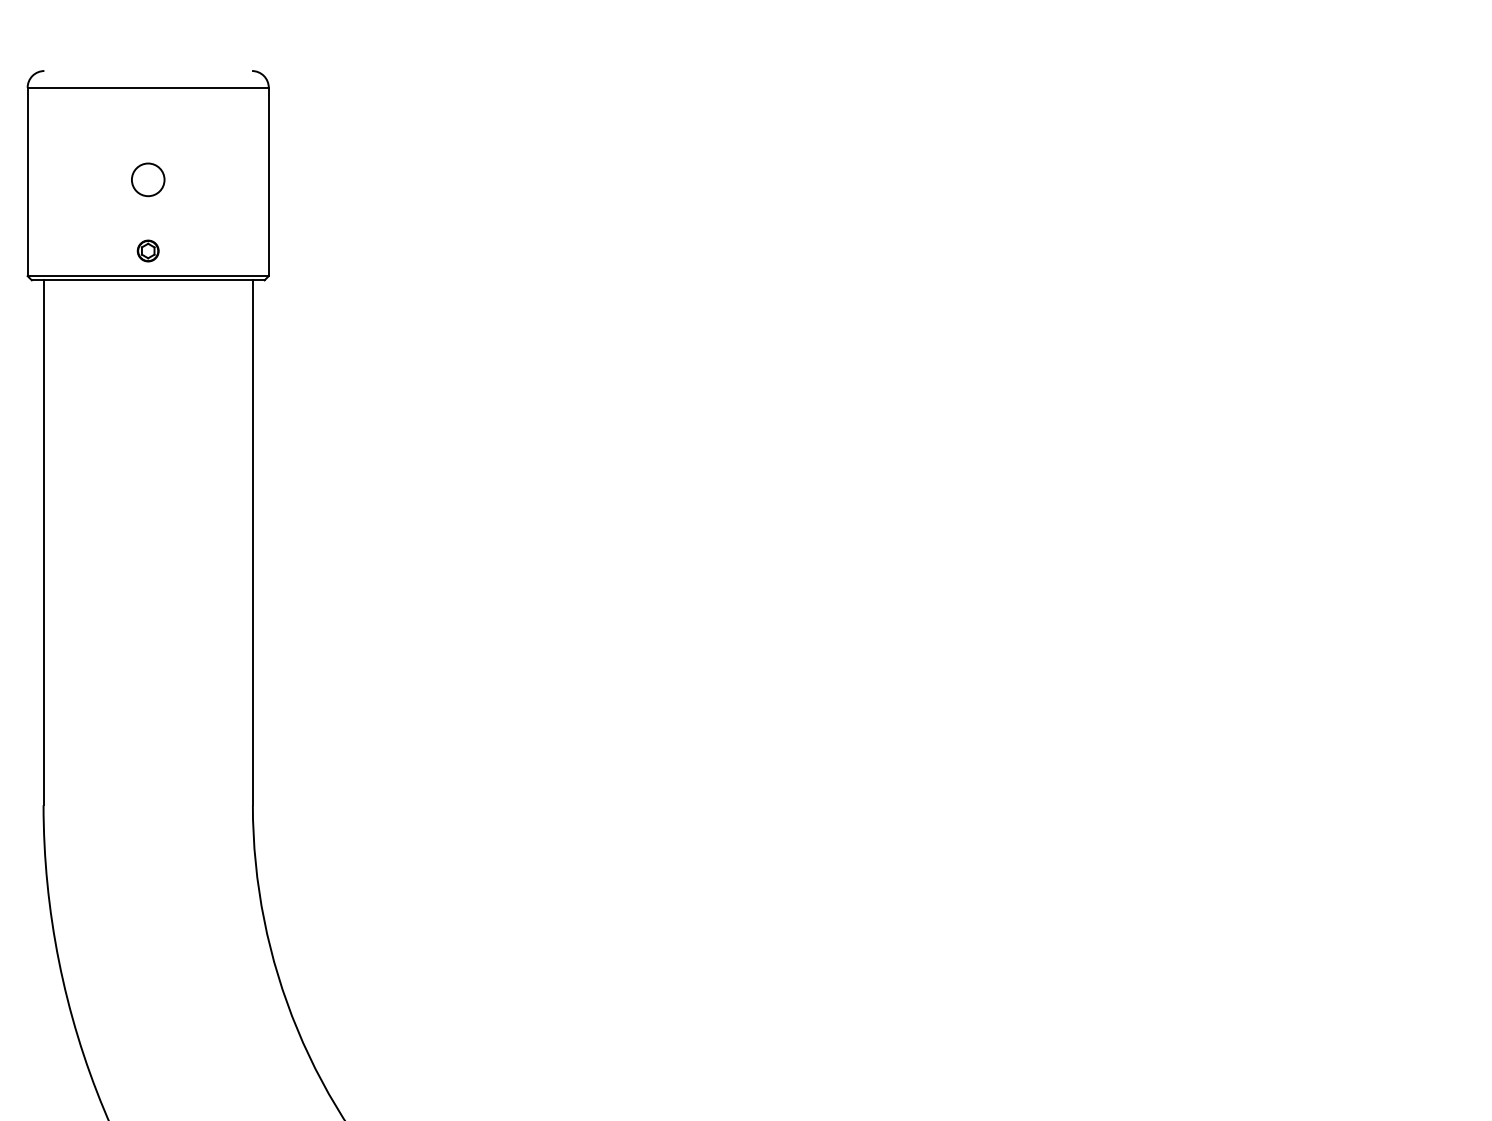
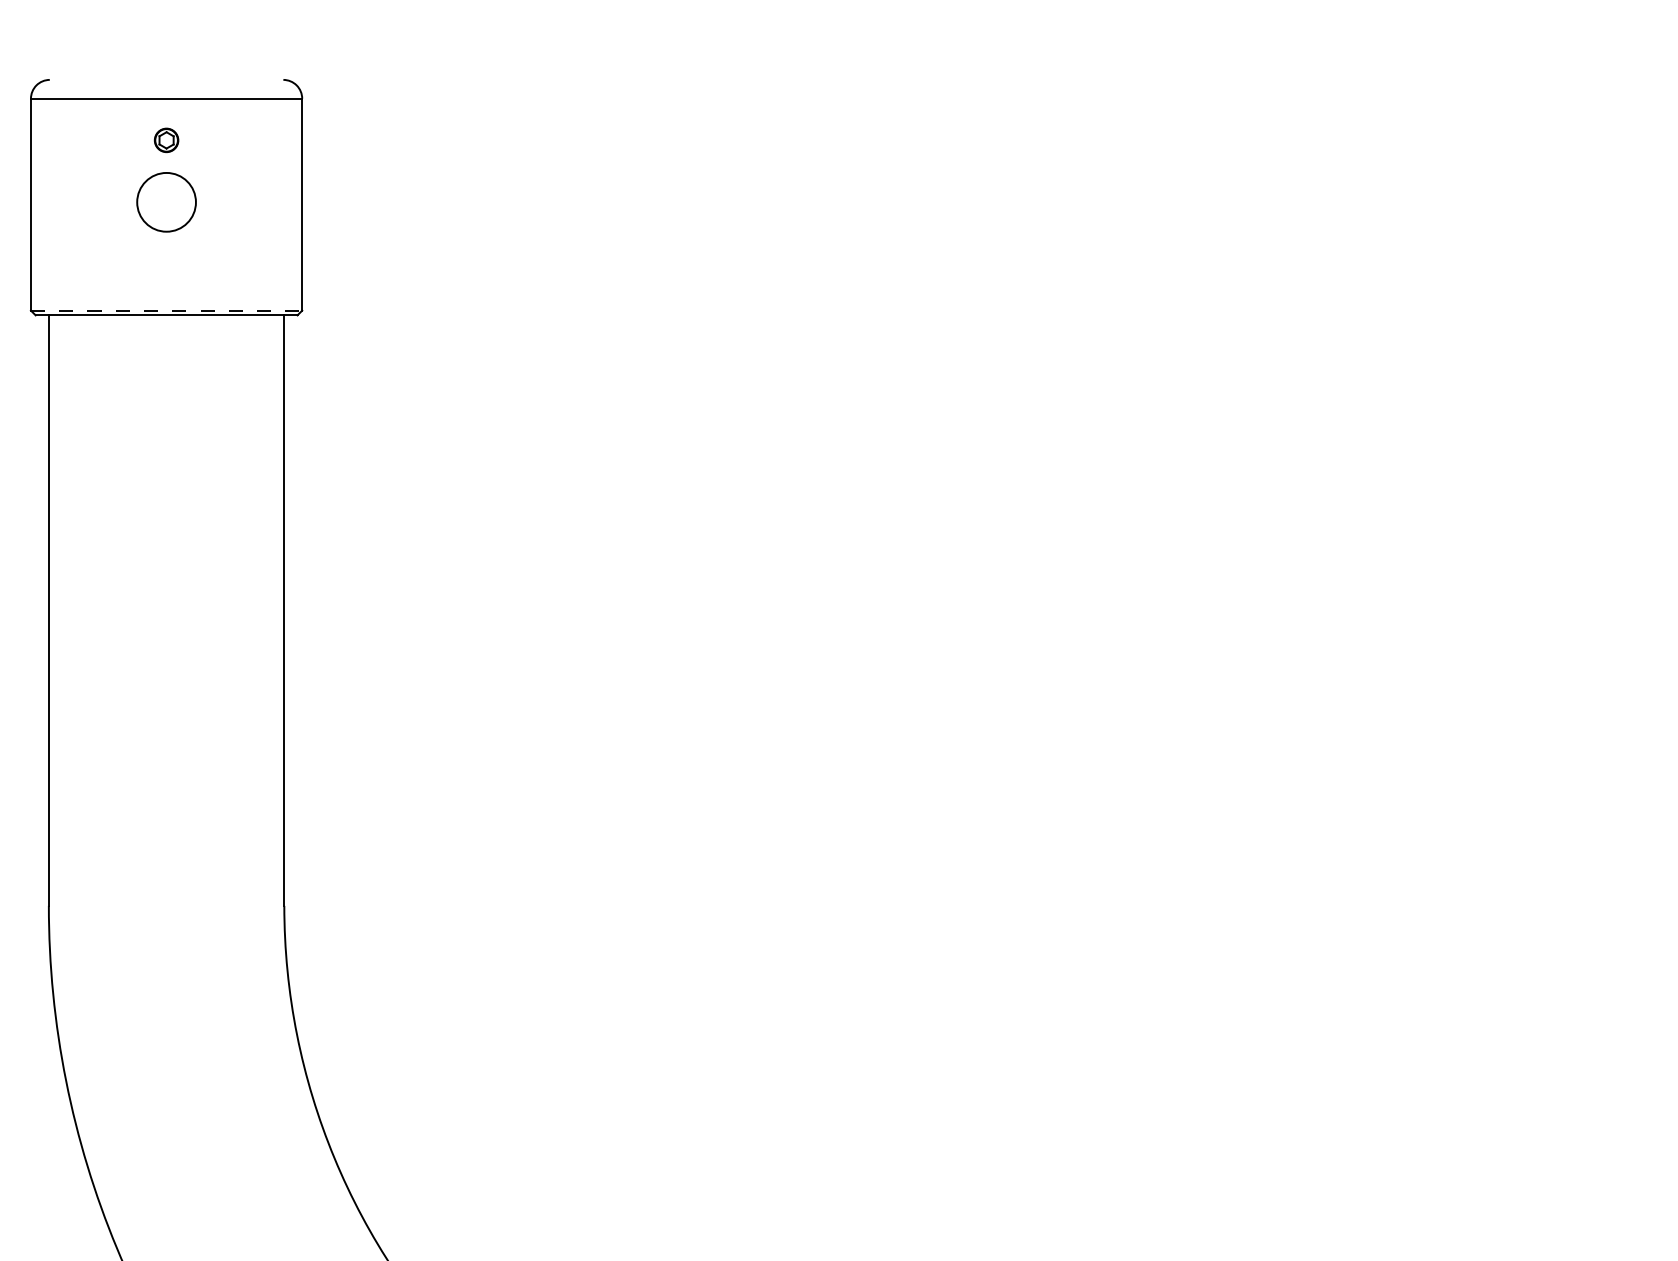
circle: (148, 179) -> (166, 201), size x1.6
part: (148, 251) -> (166, 140), moved
line: (148, 276) -> (166, 310), solid -> dashed

